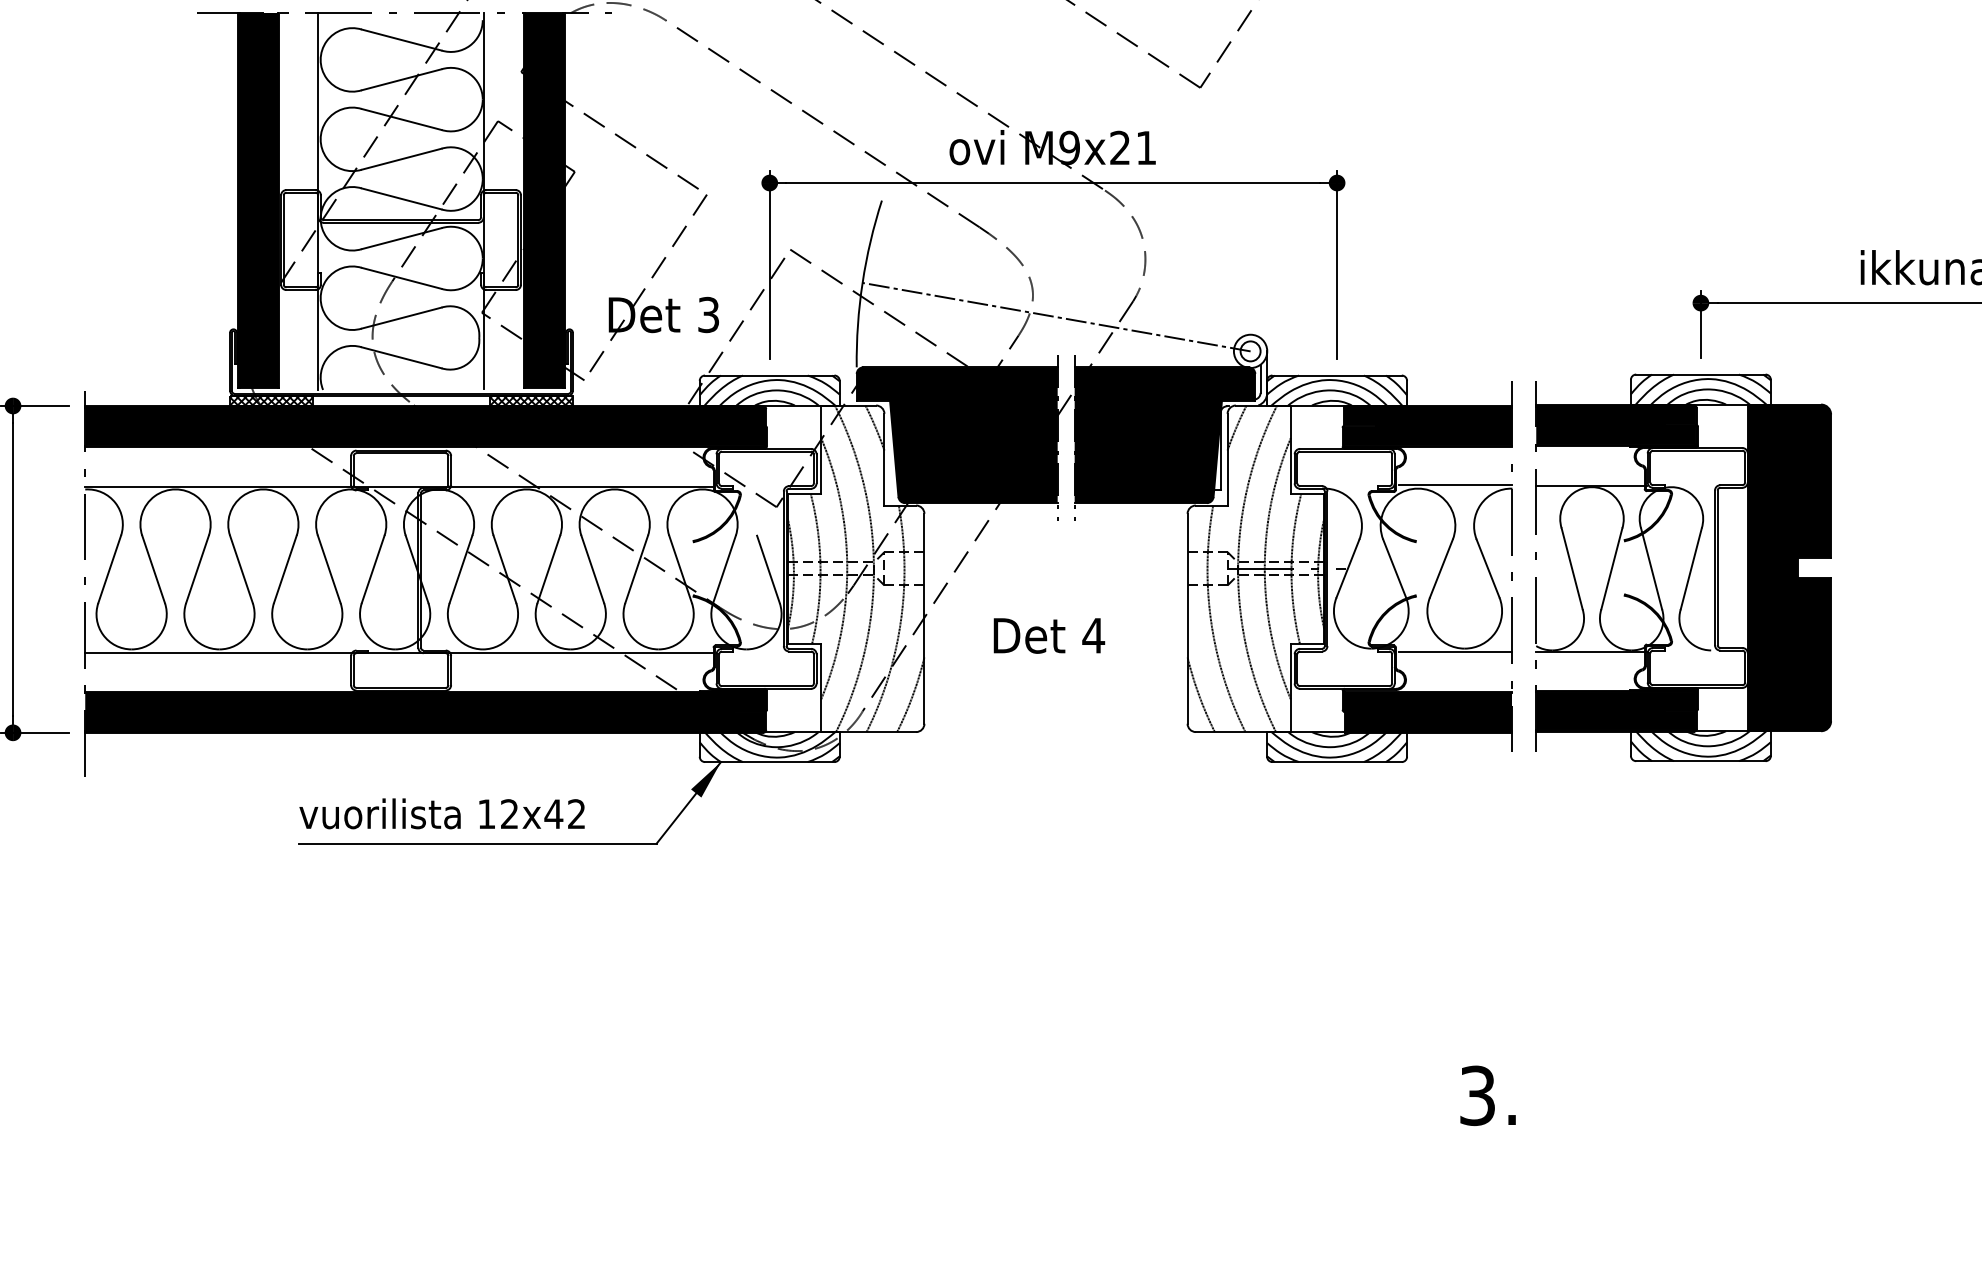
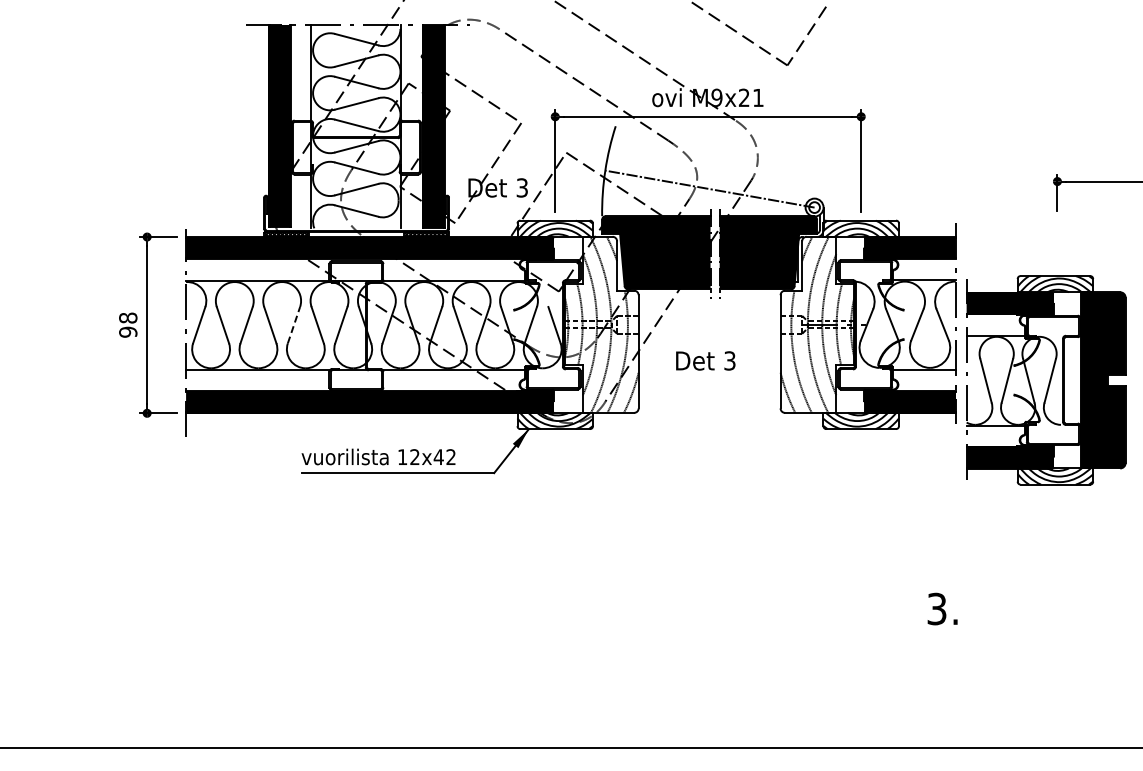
line: (286, 568) -> (294, 324), solid -> dashed
part: (1684, 568) -> (1046, 380), moved
text: (1092, 634) -> (729, 360), 4 -> 3

